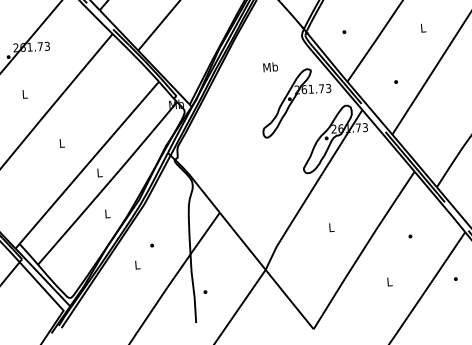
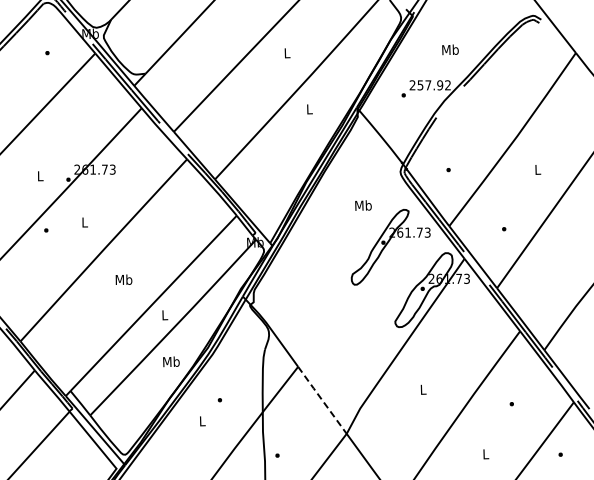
text: (61, 143) -> (123, 279), L -> Mb
text: (107, 213) -> (171, 361), L -> Mb
line: (242, 242) -> (322, 401), solid -> dashed

